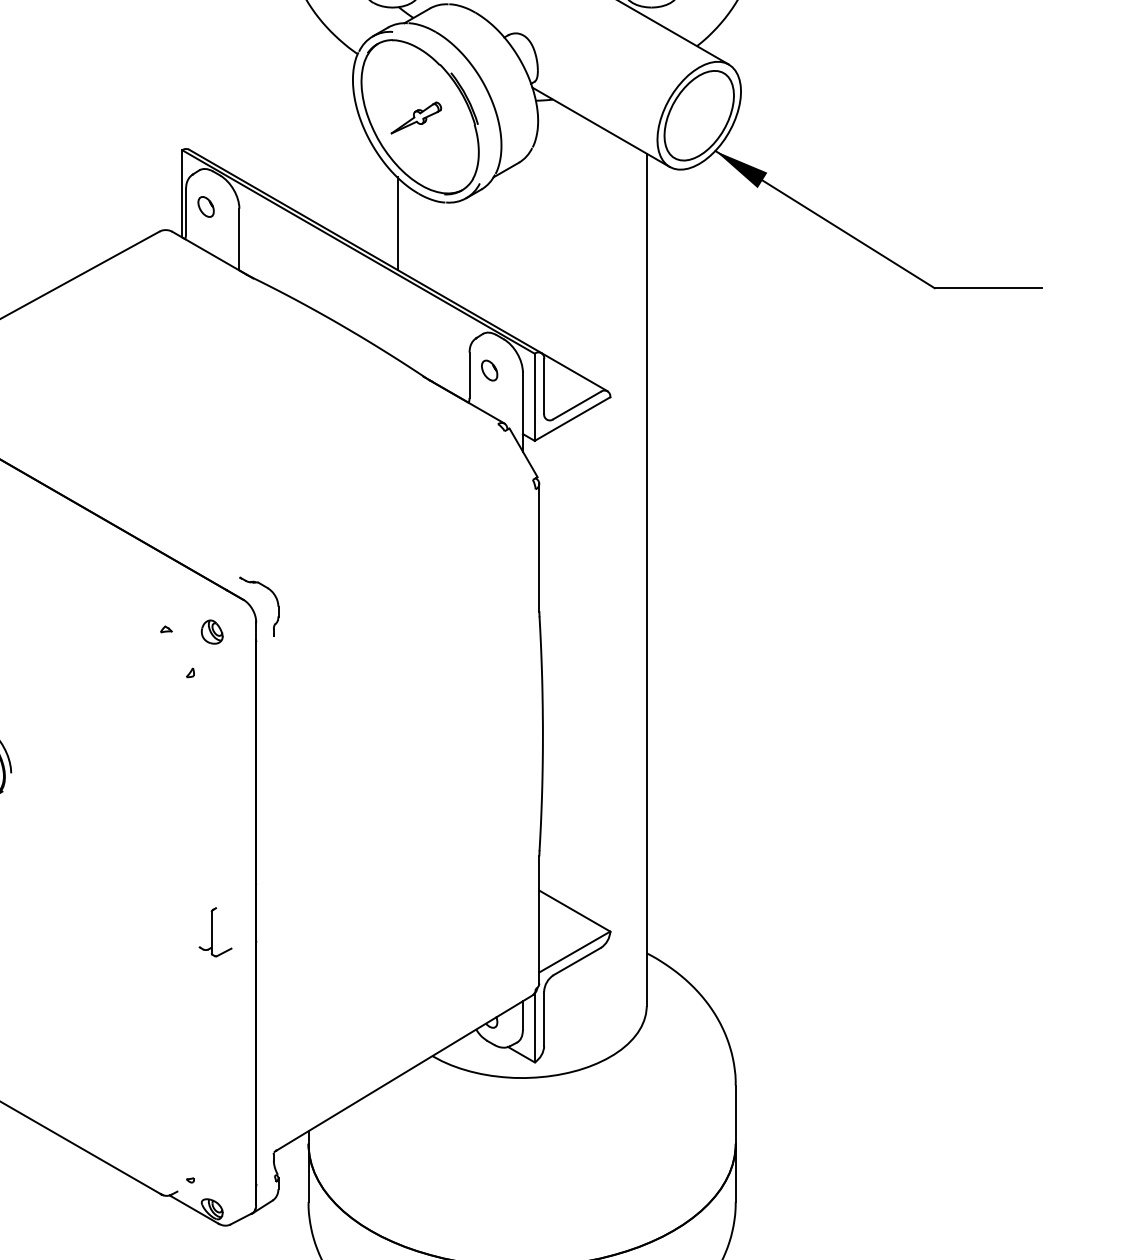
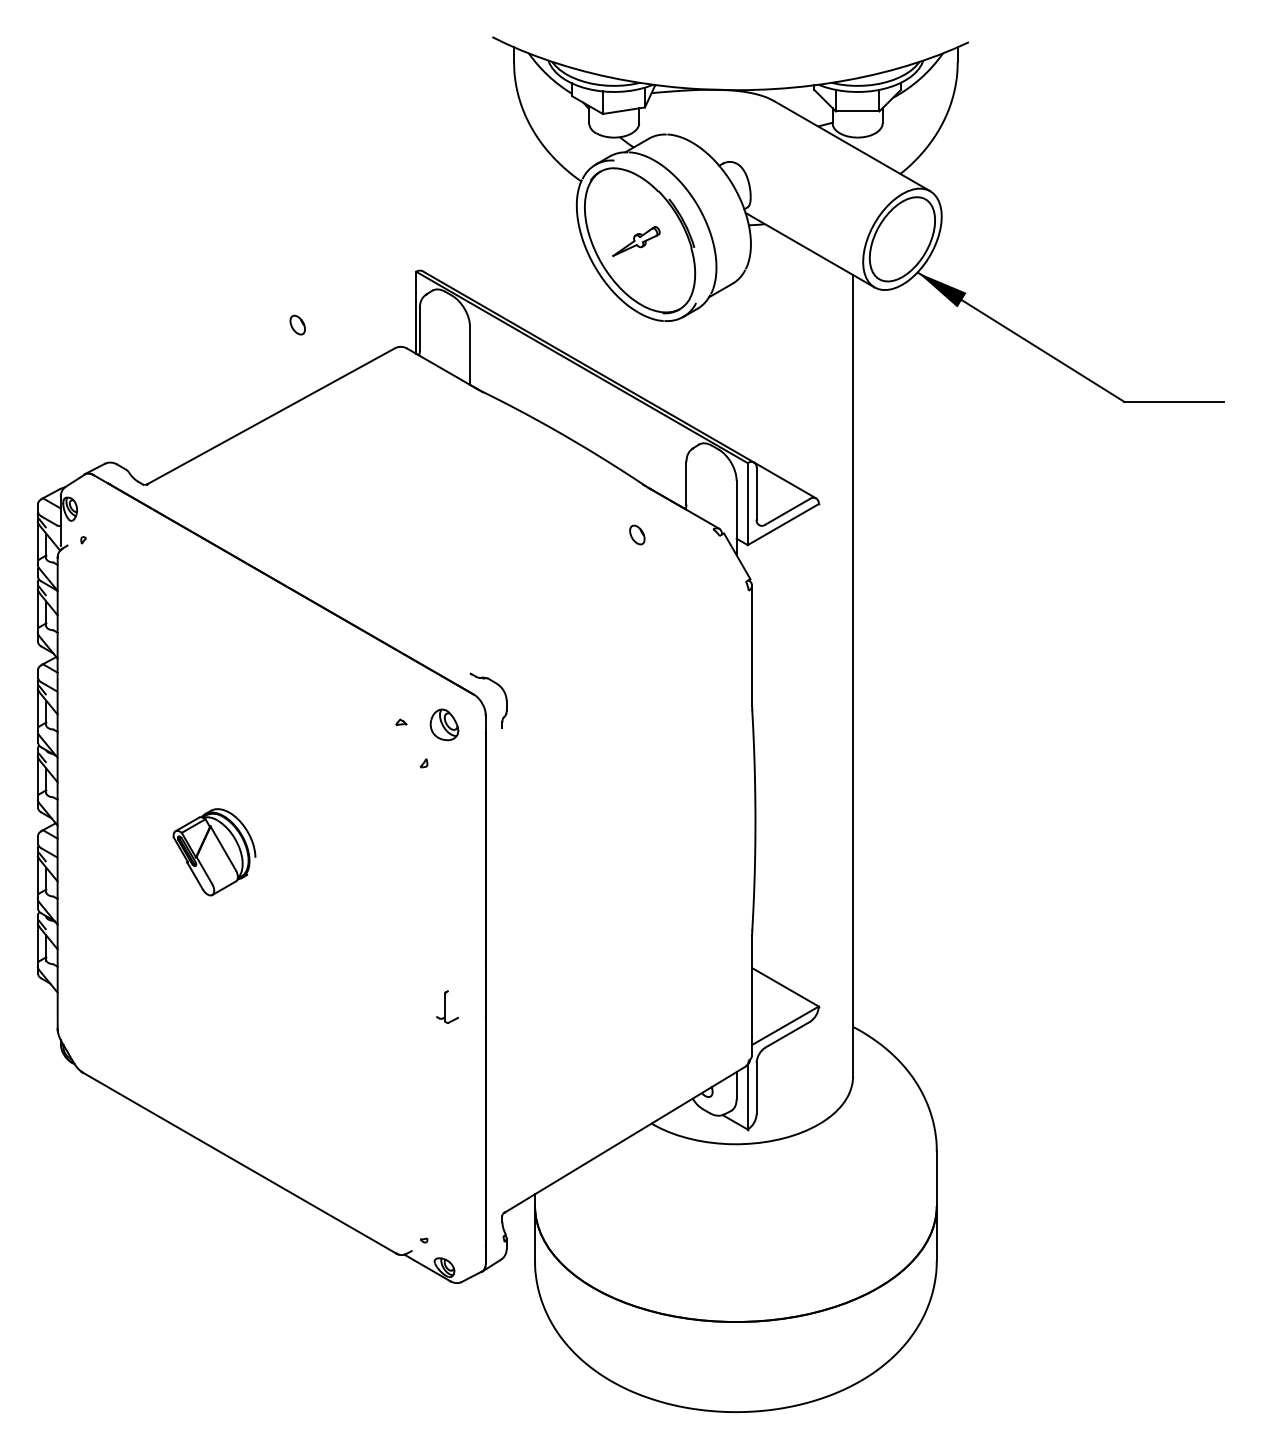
part: (205, 206) -> (297, 324), moved
line: (397, 223) -> (618, 340), removed
part: (489, 370) -> (637, 534), moved
part: (212, 631) -> (444, 724), size x1.4
part: (215, 931) -> (447, 1006), size x0.7

